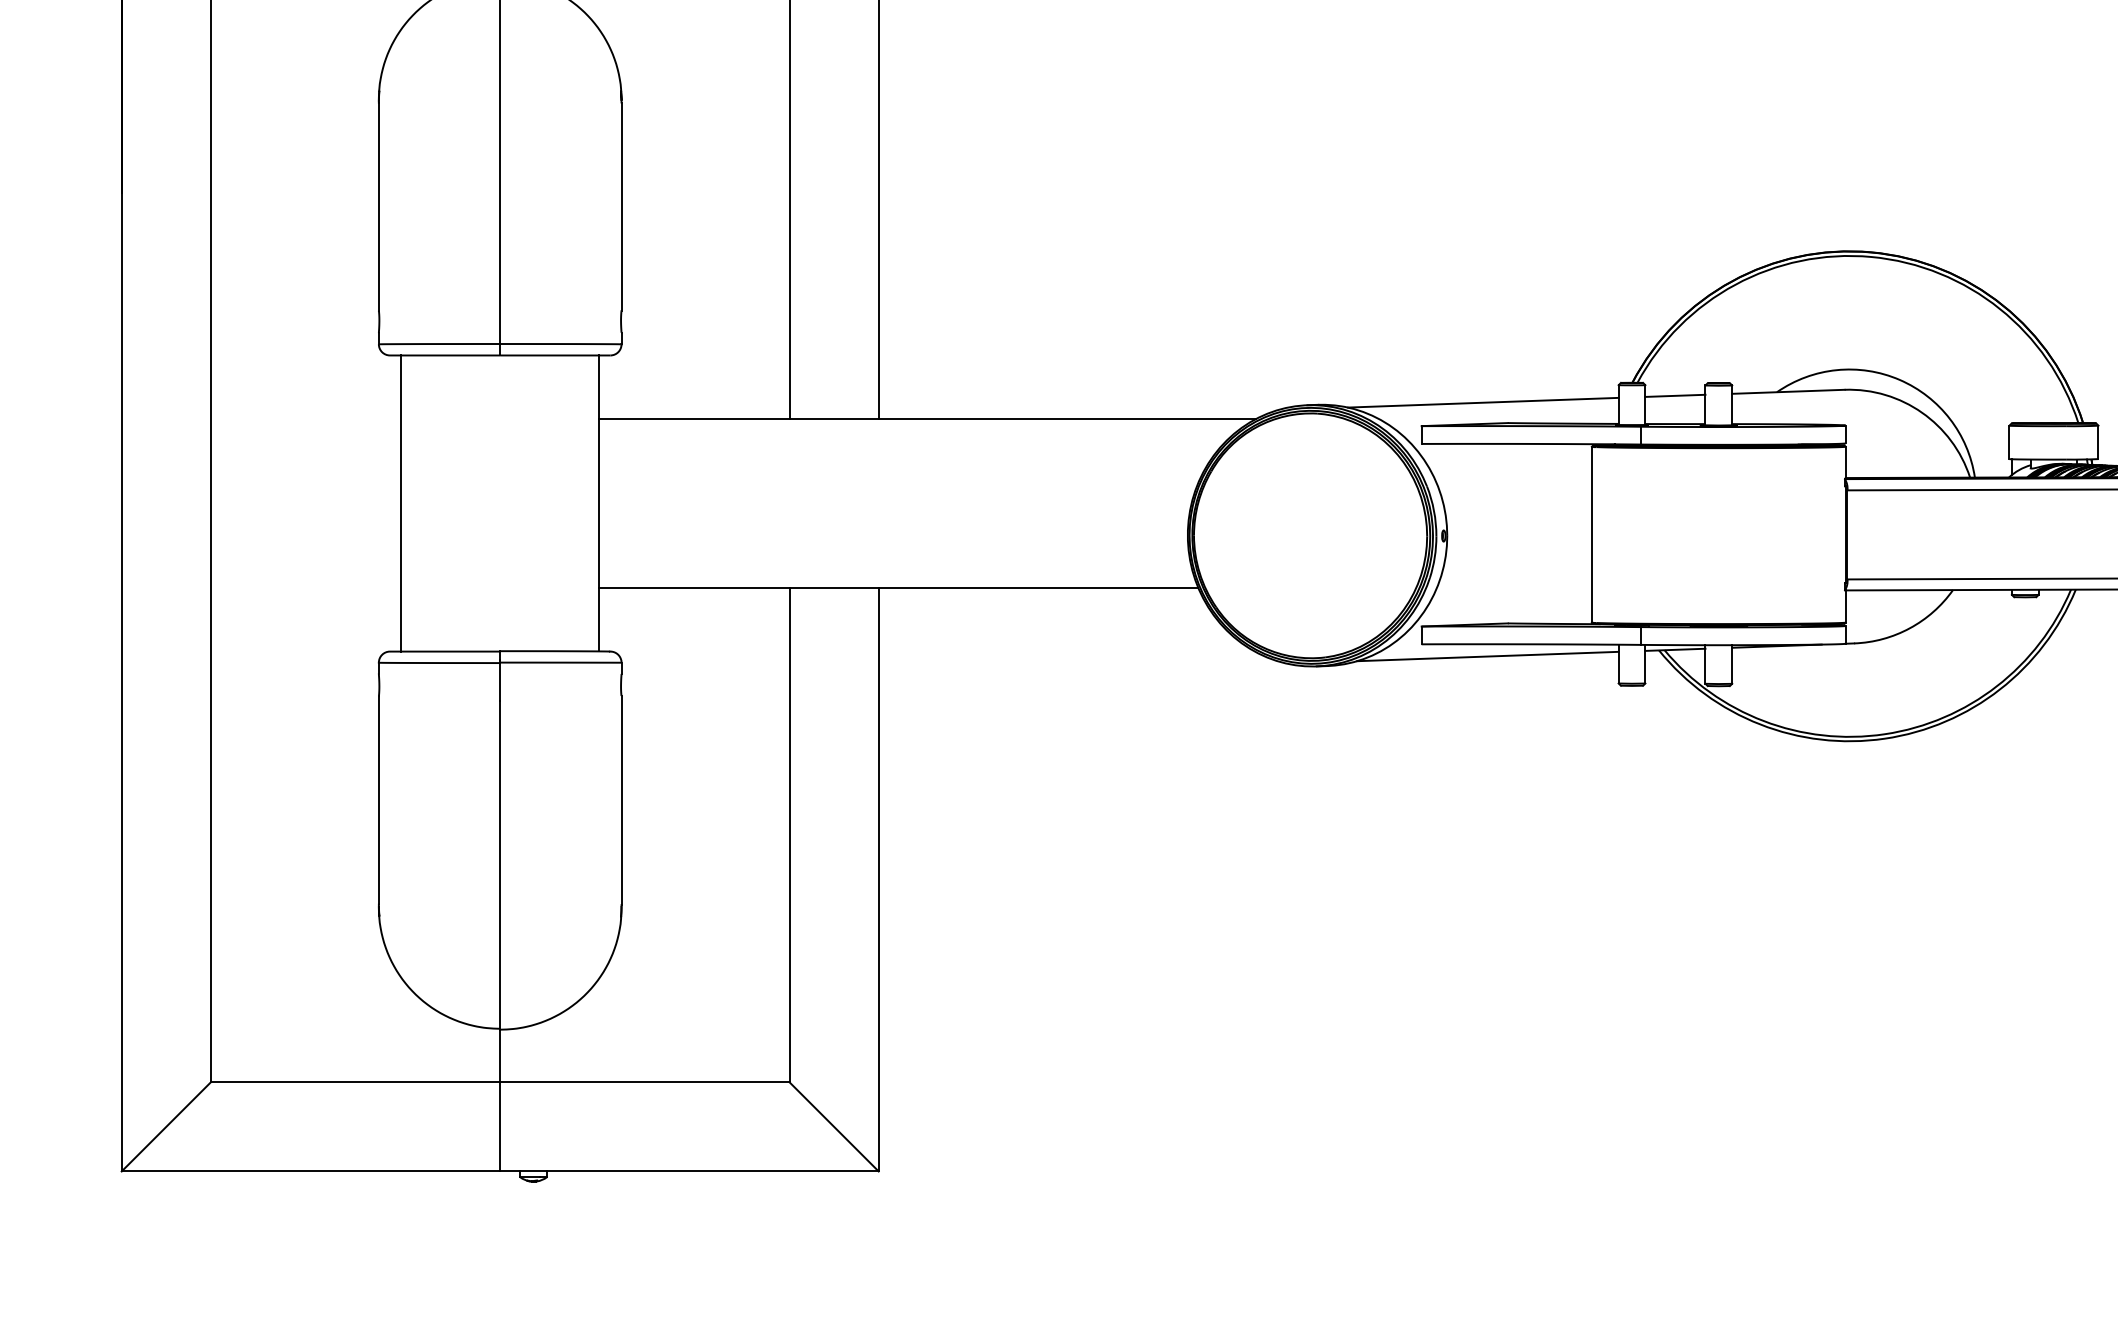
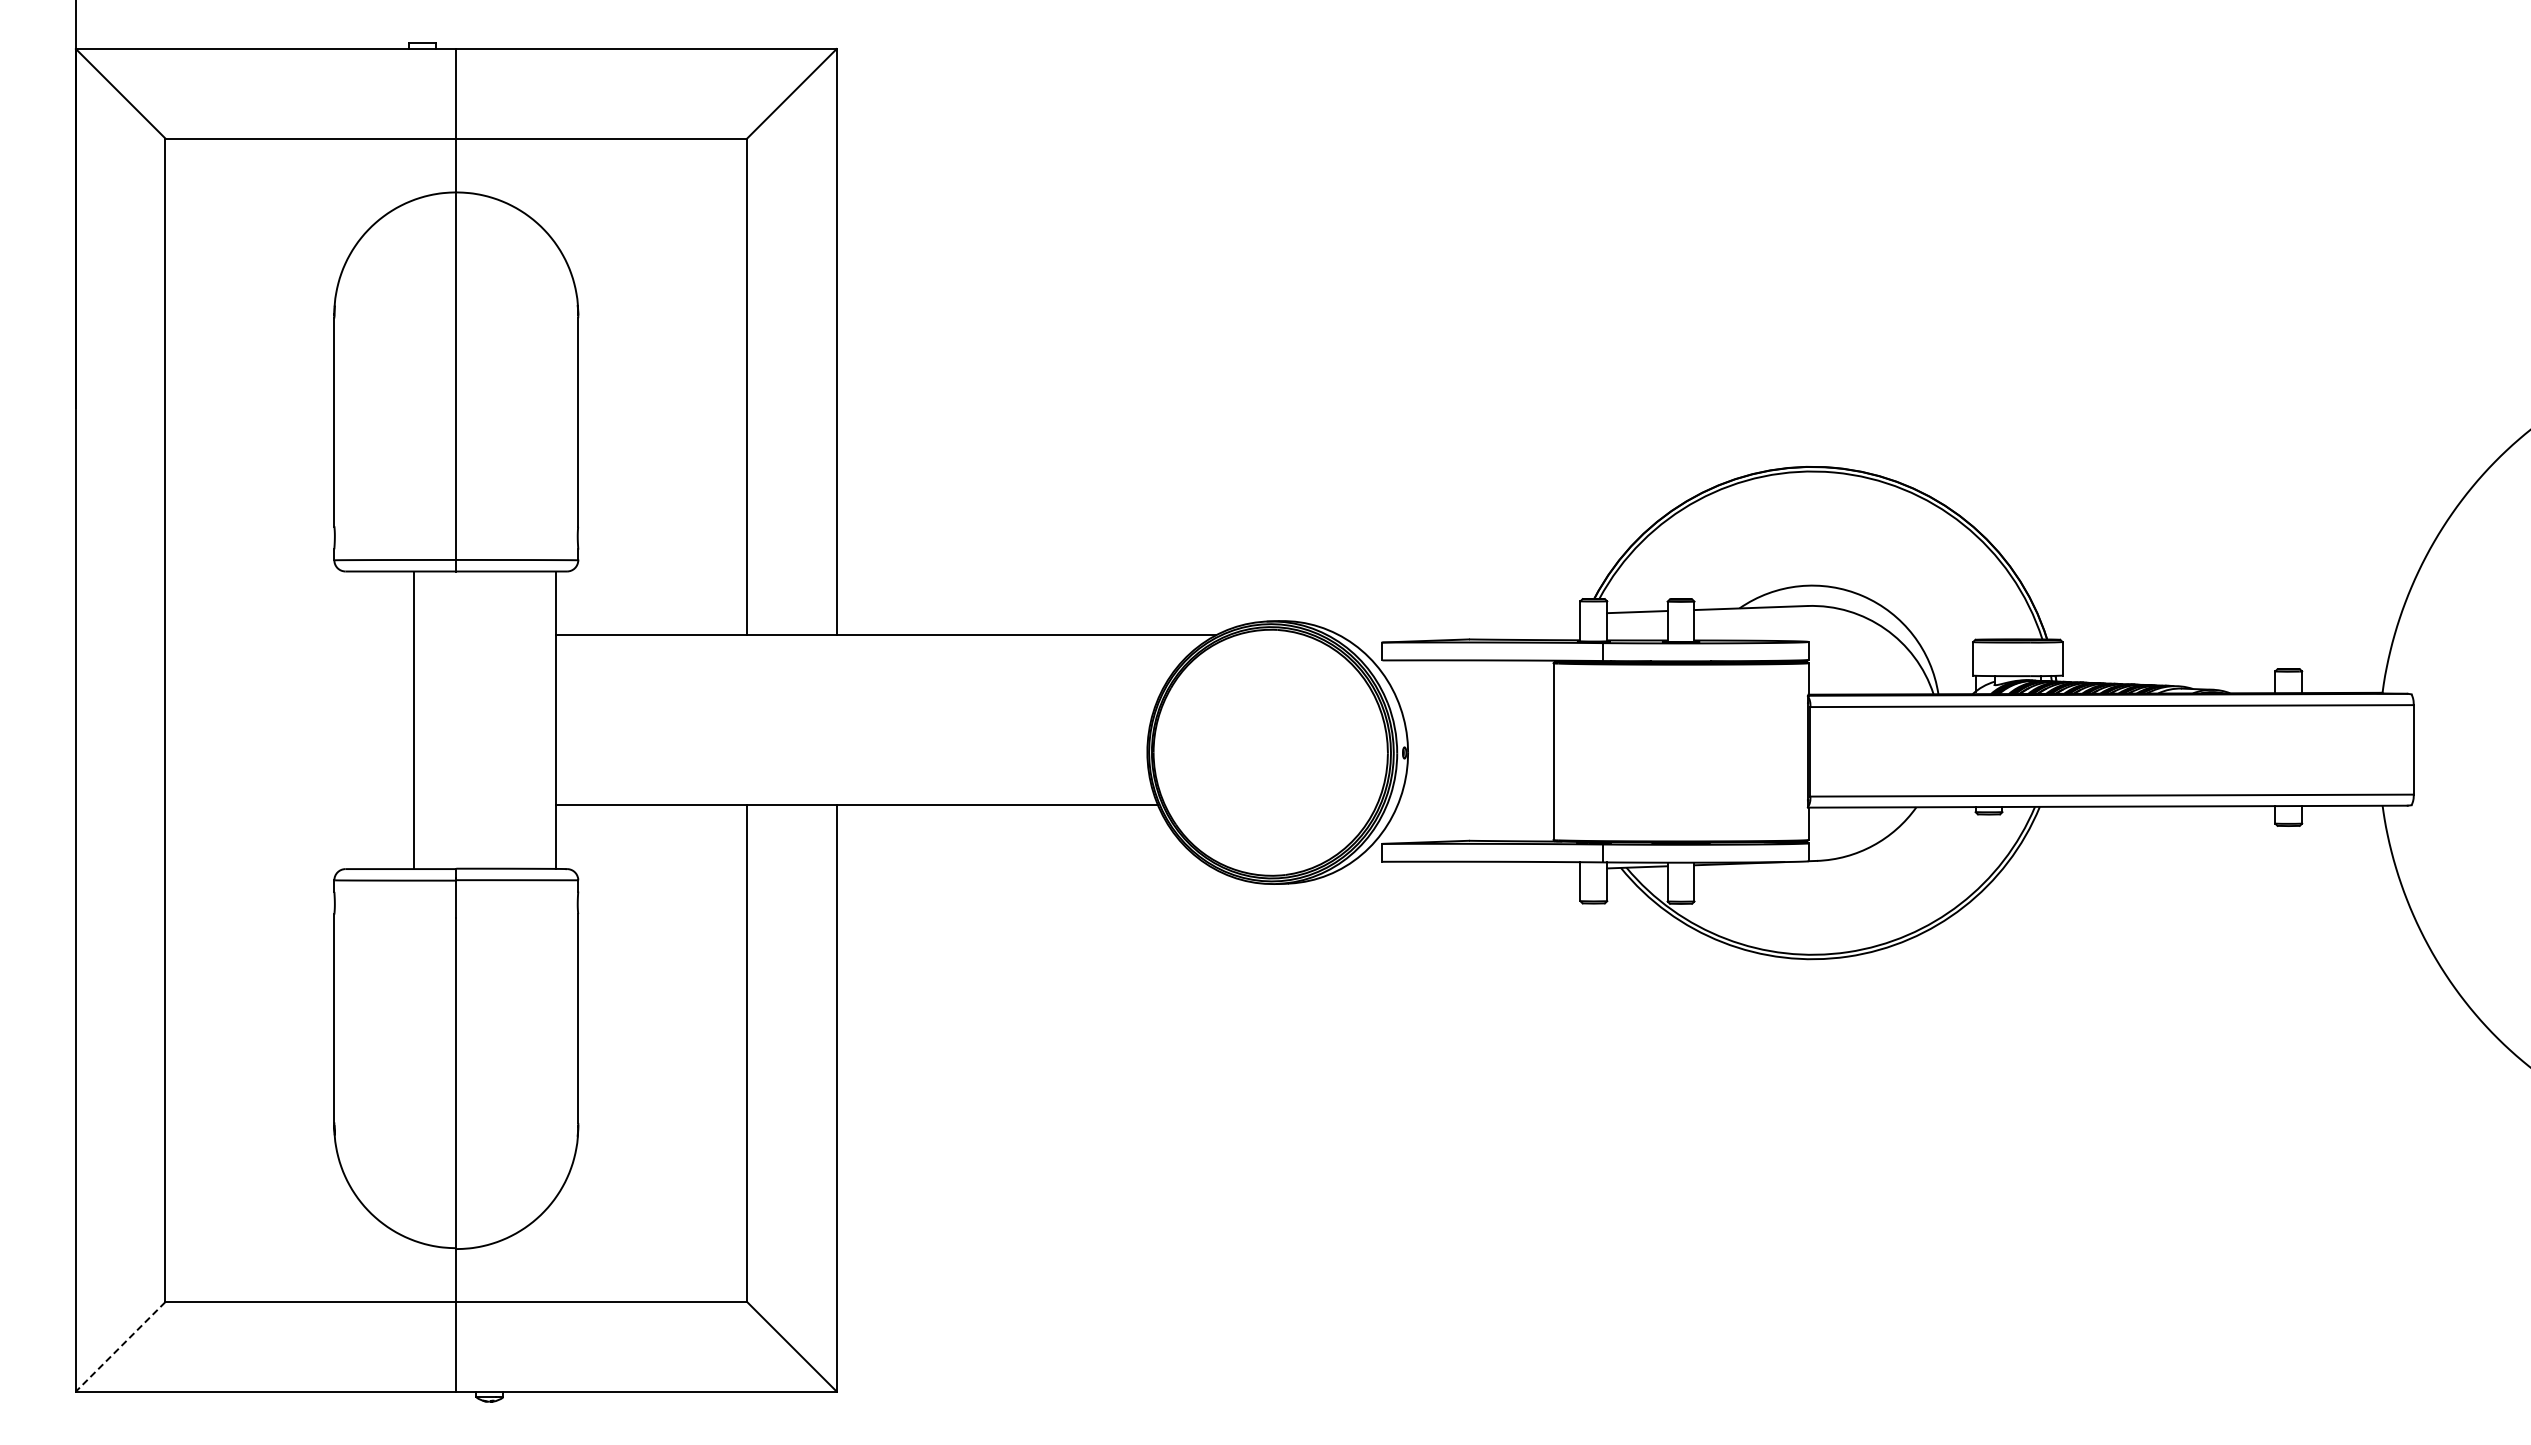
line: (1483, 402) -> (1444, 618), removed
line: (400, 503) -> (413, 720), moved
line: (1487, 655) -> (1448, 873), removed
line: (166, 1127) -> (120, 1347), solid -> dashed

